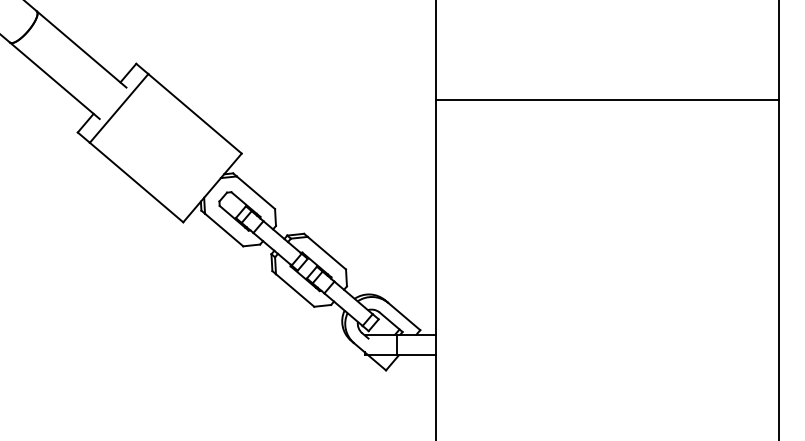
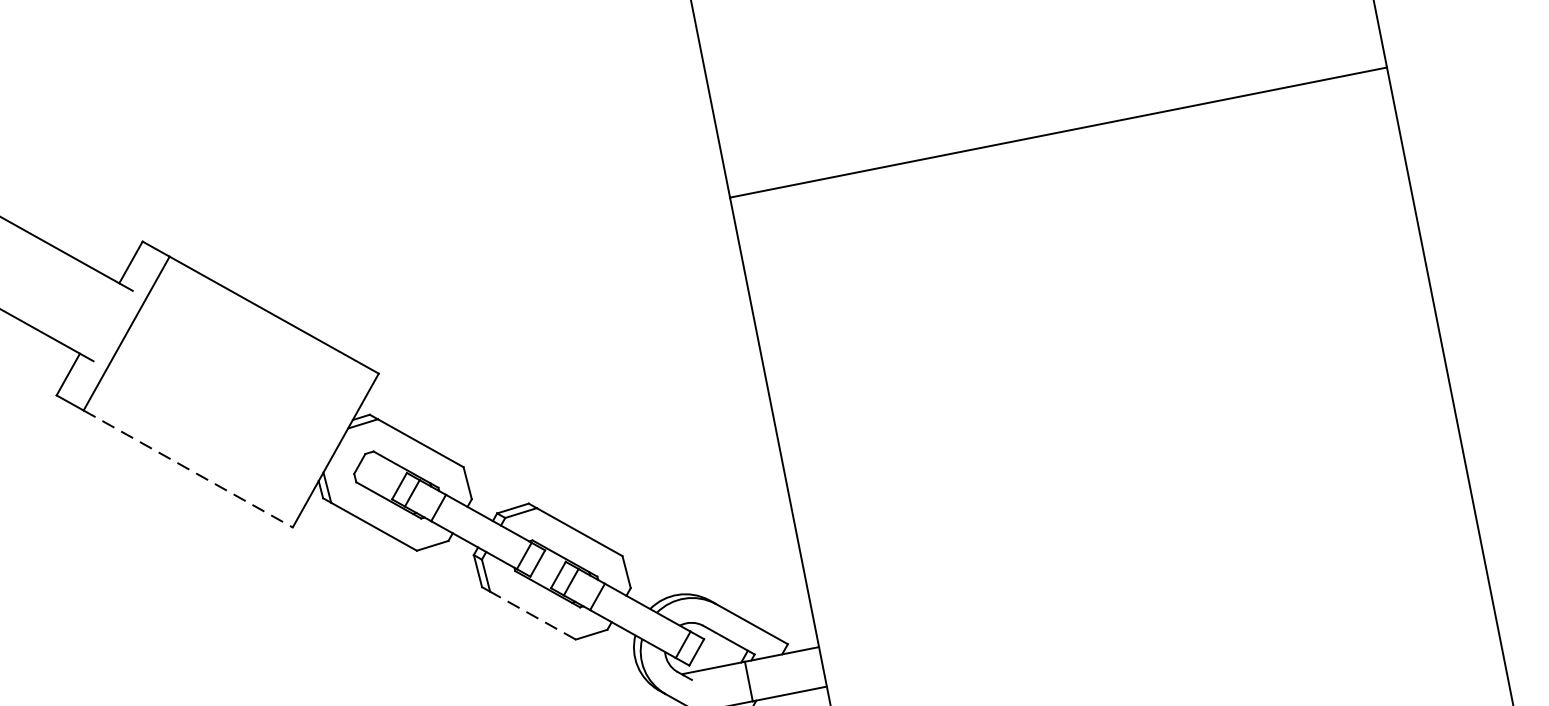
line: (136, 182) -> (188, 468), solid -> dashed
line: (294, 290) -> (531, 615), solid -> dashed

